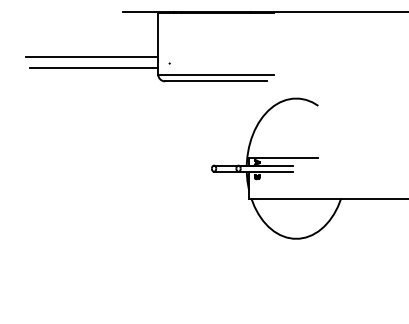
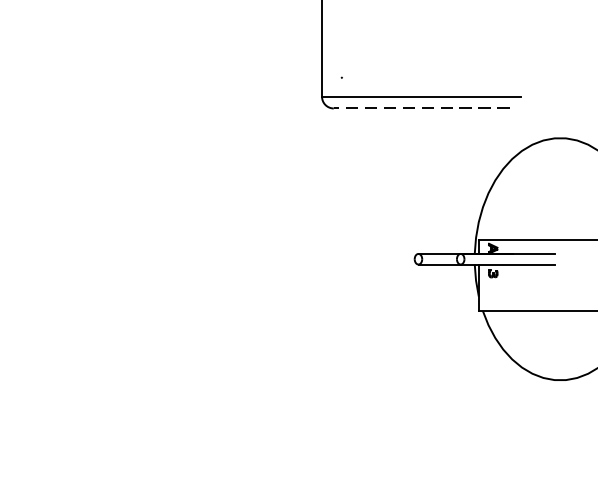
line: (92, 56) -> (208, 65), removed
line: (94, 67) -> (212, 84), removed
line: (215, 81) -> (420, 108), solid -> dashed

